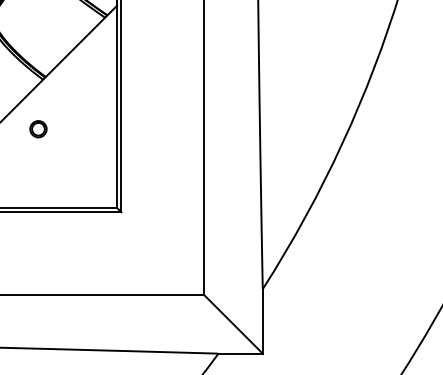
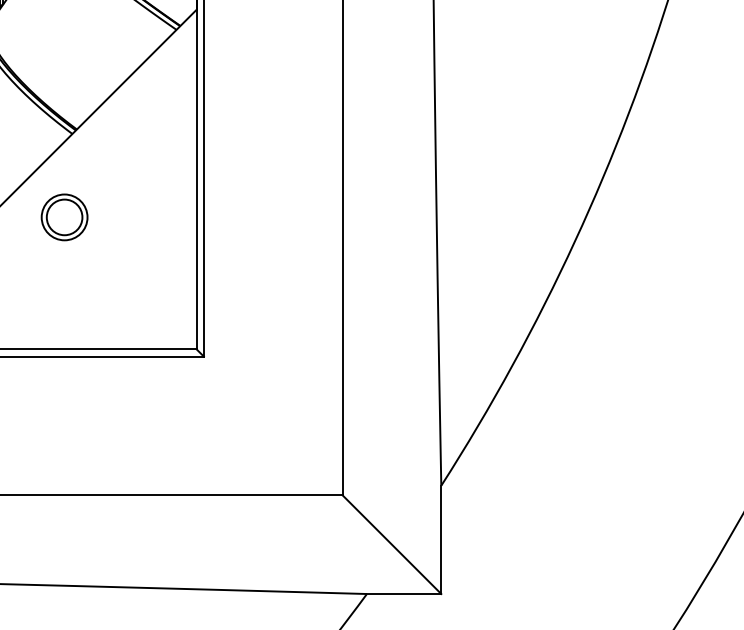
part: (38, 128) -> (64, 215), size x1.67

